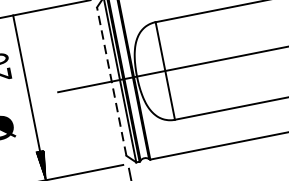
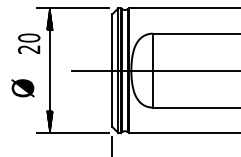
hatch: (15, 30) -> (49, 19), added
line: (112, 81) -> (112, 70), dashed -> solid

